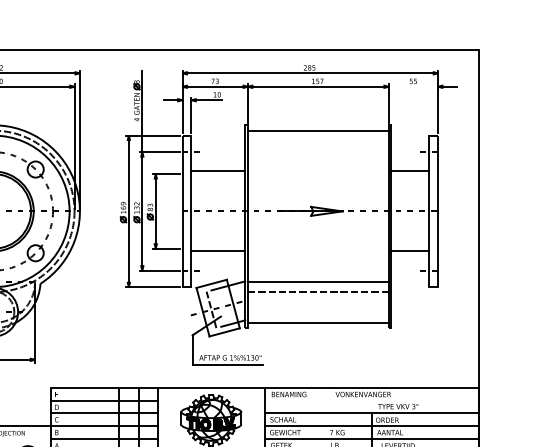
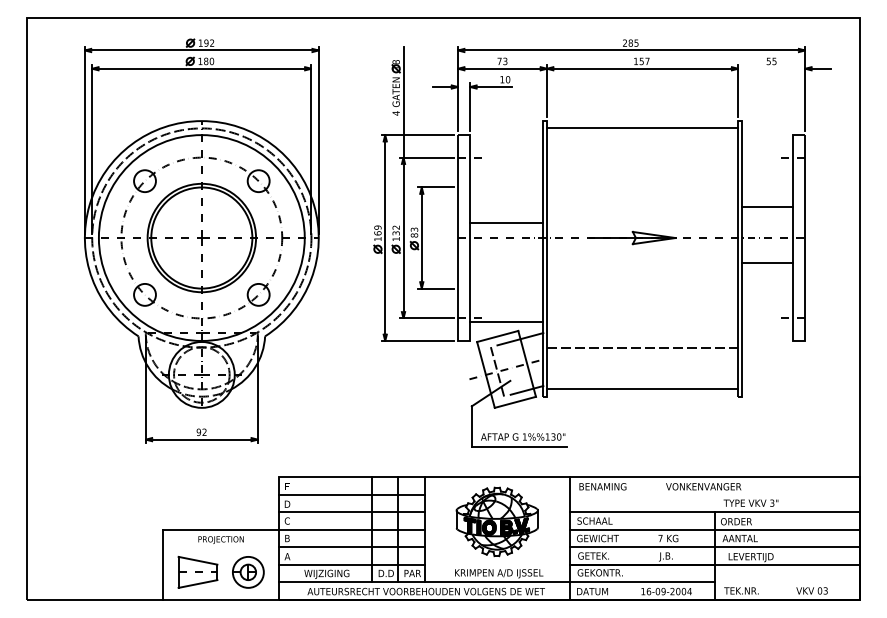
line: (218, 171) -> (506, 222), moved
line: (410, 171) -> (767, 206), moved
line: (218, 251) -> (506, 322), moved
line: (410, 251) -> (767, 263), moved
line: (318, 281) -> (642, 333), removed

